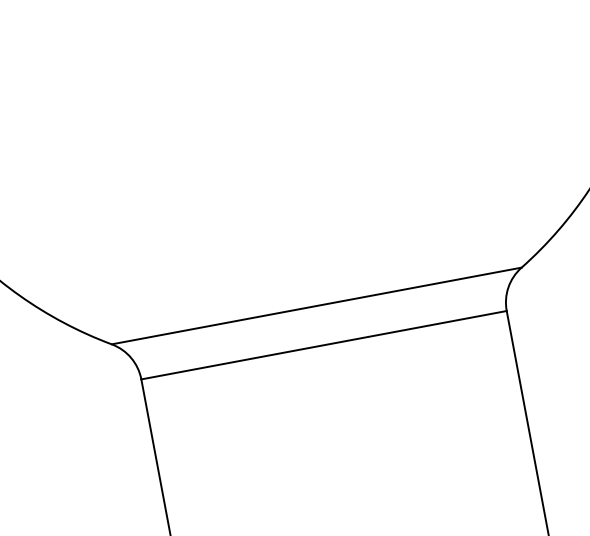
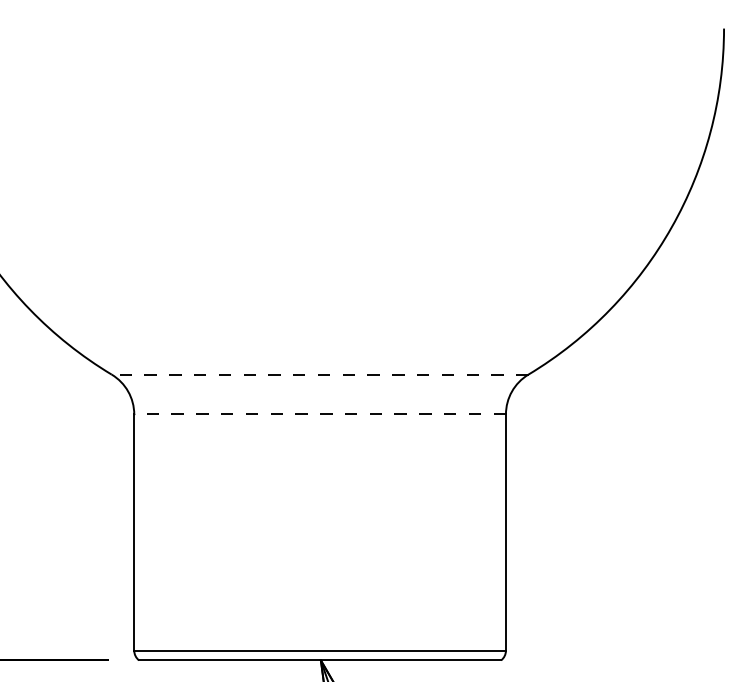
line: (316, 306) -> (319, 374), solid -> dashed
line: (324, 345) -> (320, 414), solid -> dashed

